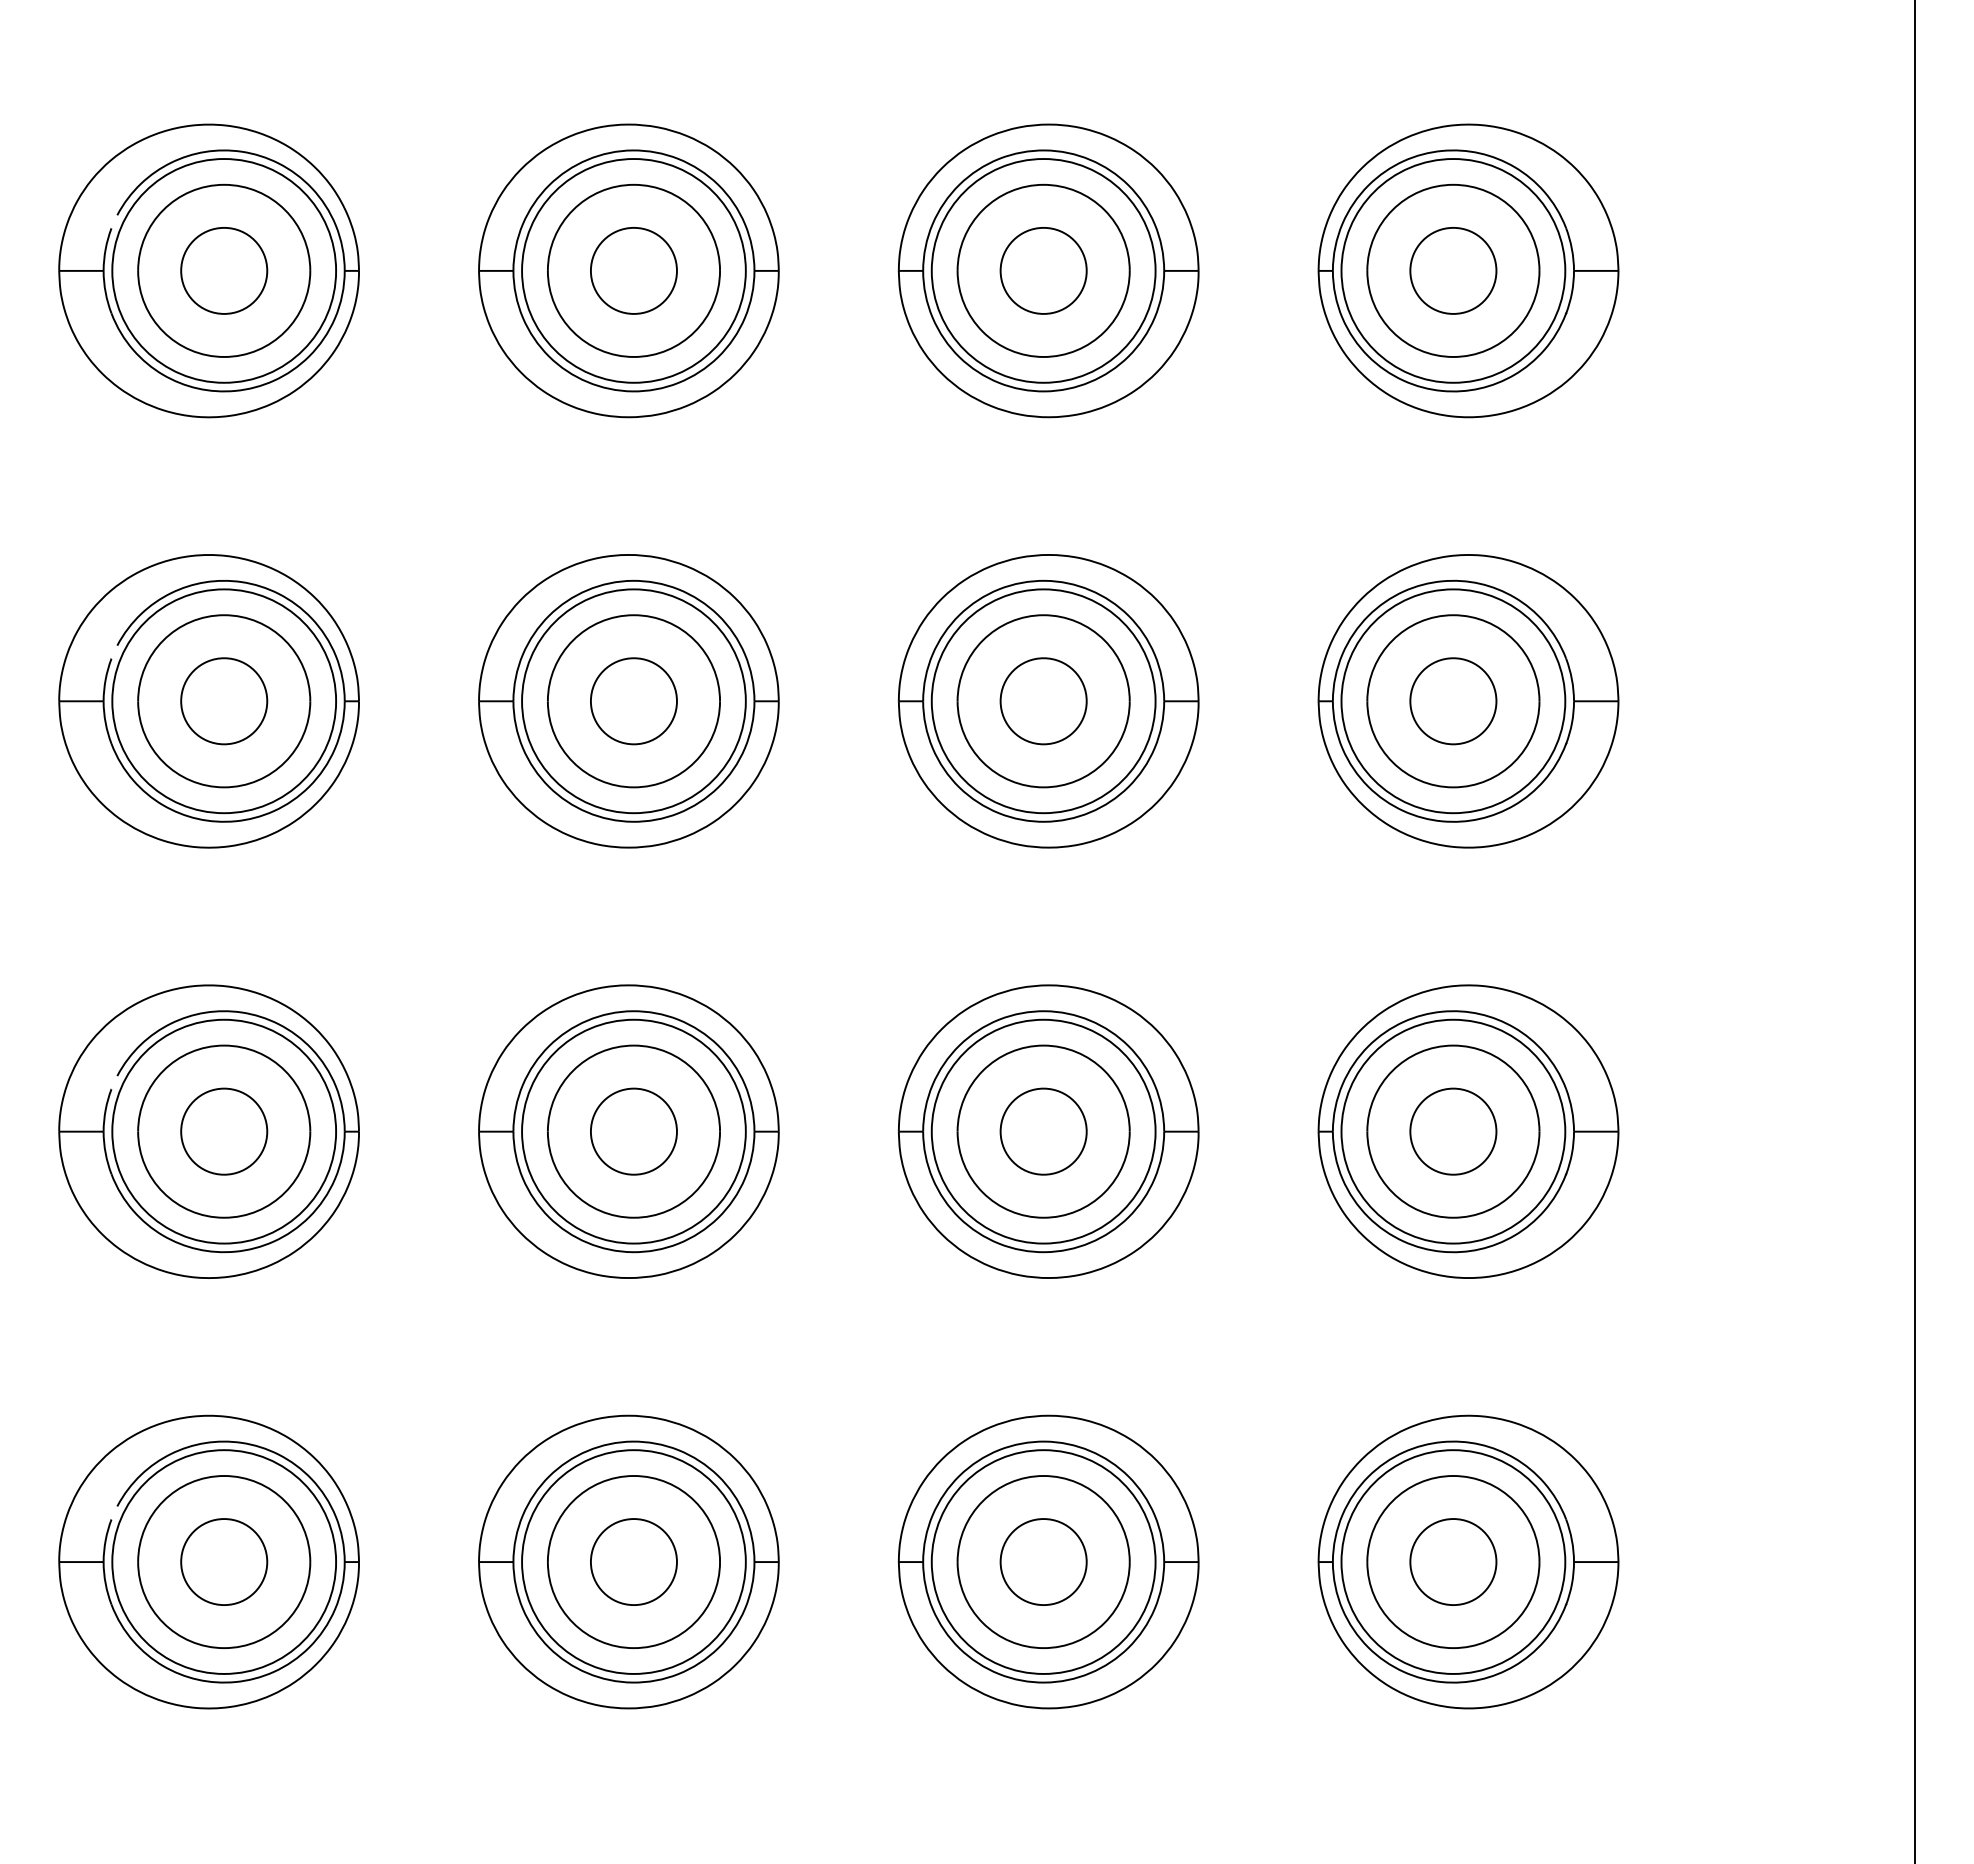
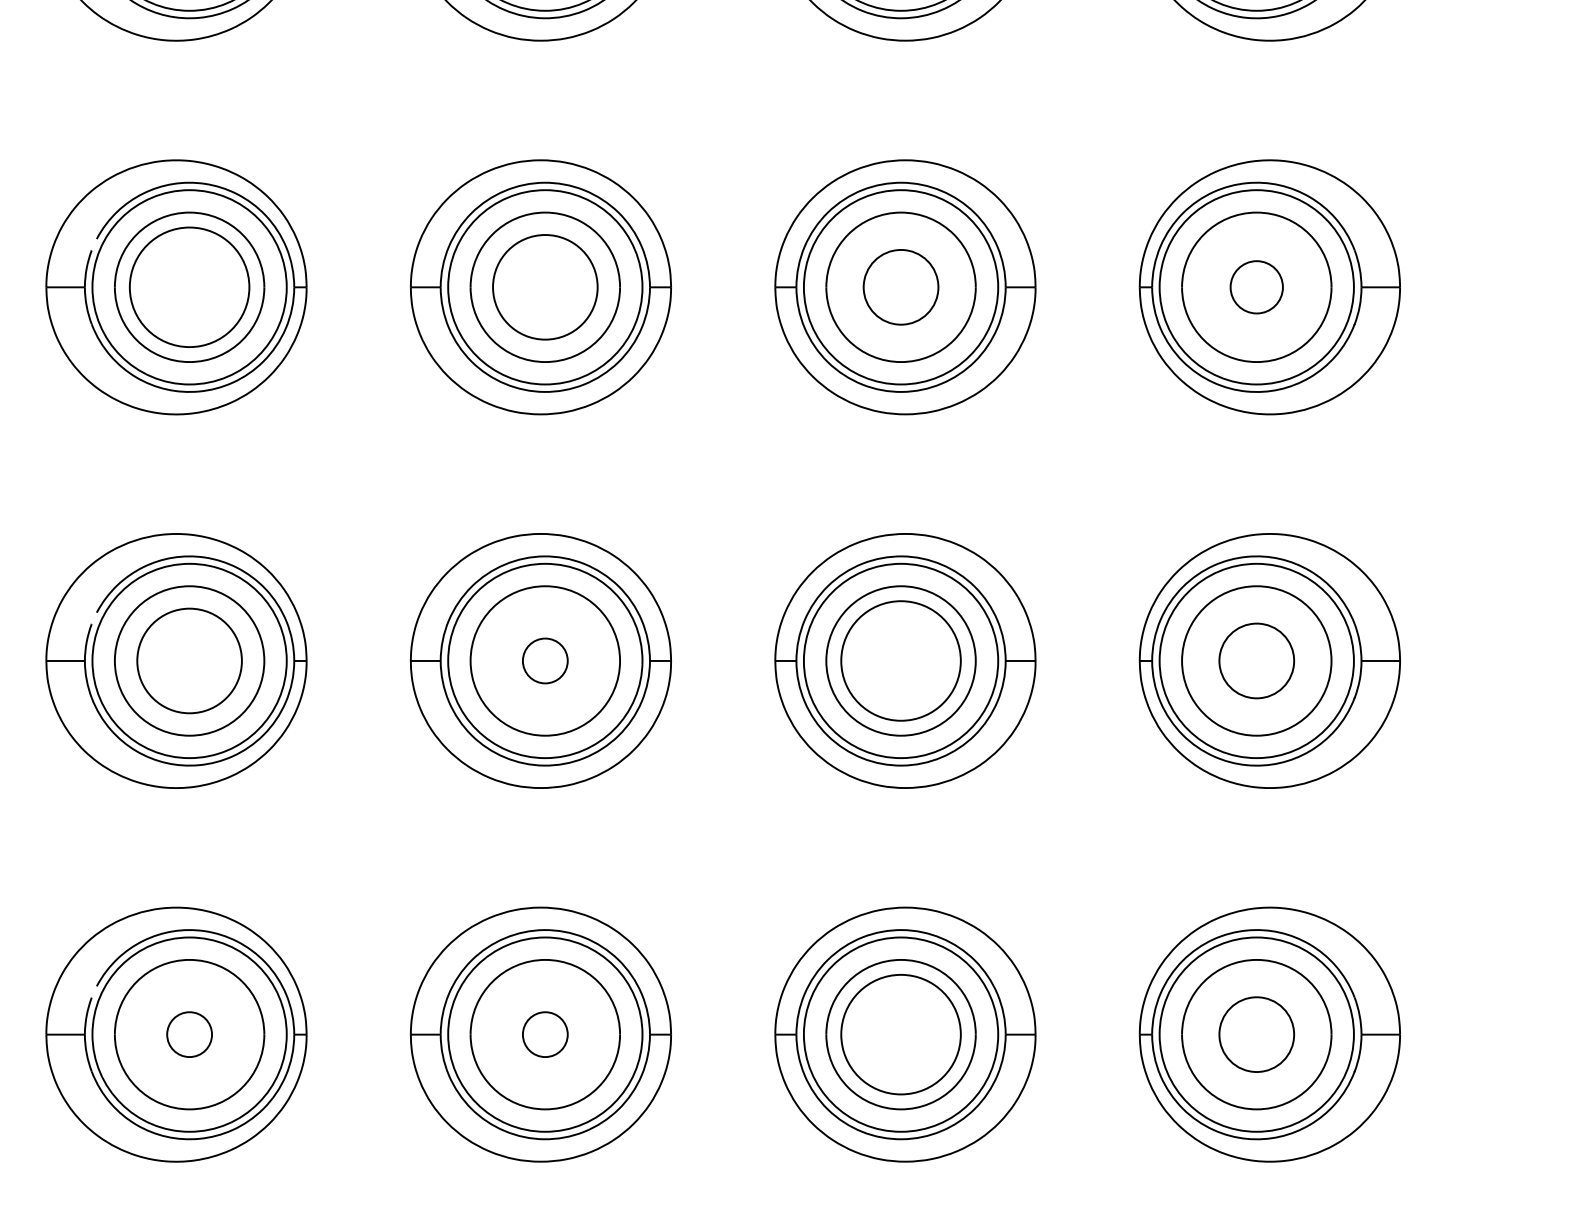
circle: (224, 701) -> (189, 287), size x1.6
circle: (633, 701) -> (544, 287), size x1.4
circle: (1453, 701) -> (1256, 287), size x0.7
circle: (224, 1131) -> (189, 660), size x1.4
circle: (633, 1131) -> (544, 660), size x0.6
circle: (1043, 1131) -> (900, 660), size x1.6
circle: (224, 1562) -> (189, 1035), size x0.6
circle: (633, 1562) -> (544, 1035), size x0.6
circle: (1043, 1562) -> (900, 1035), size x1.6

